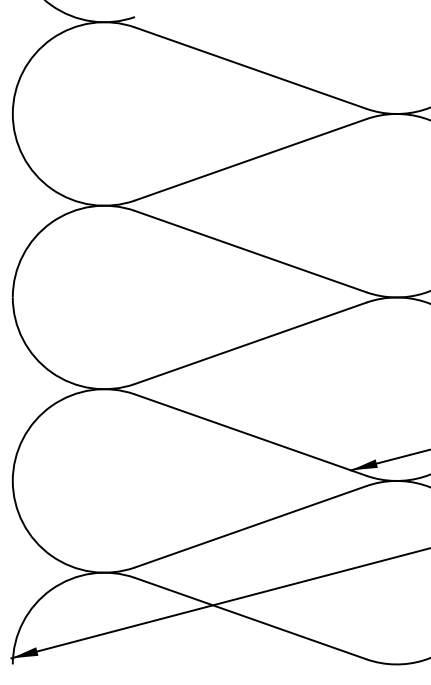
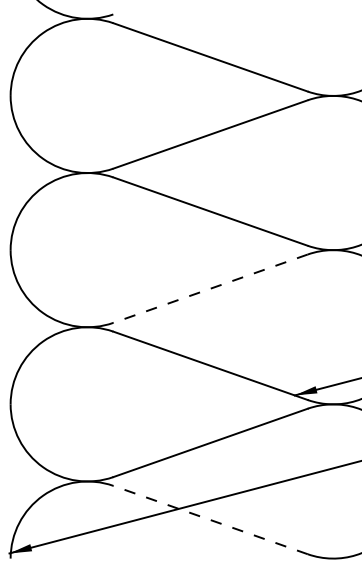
line: (250, 343) -> (210, 288), solid -> dashed
line: (250, 618) -> (210, 519), solid -> dashed

